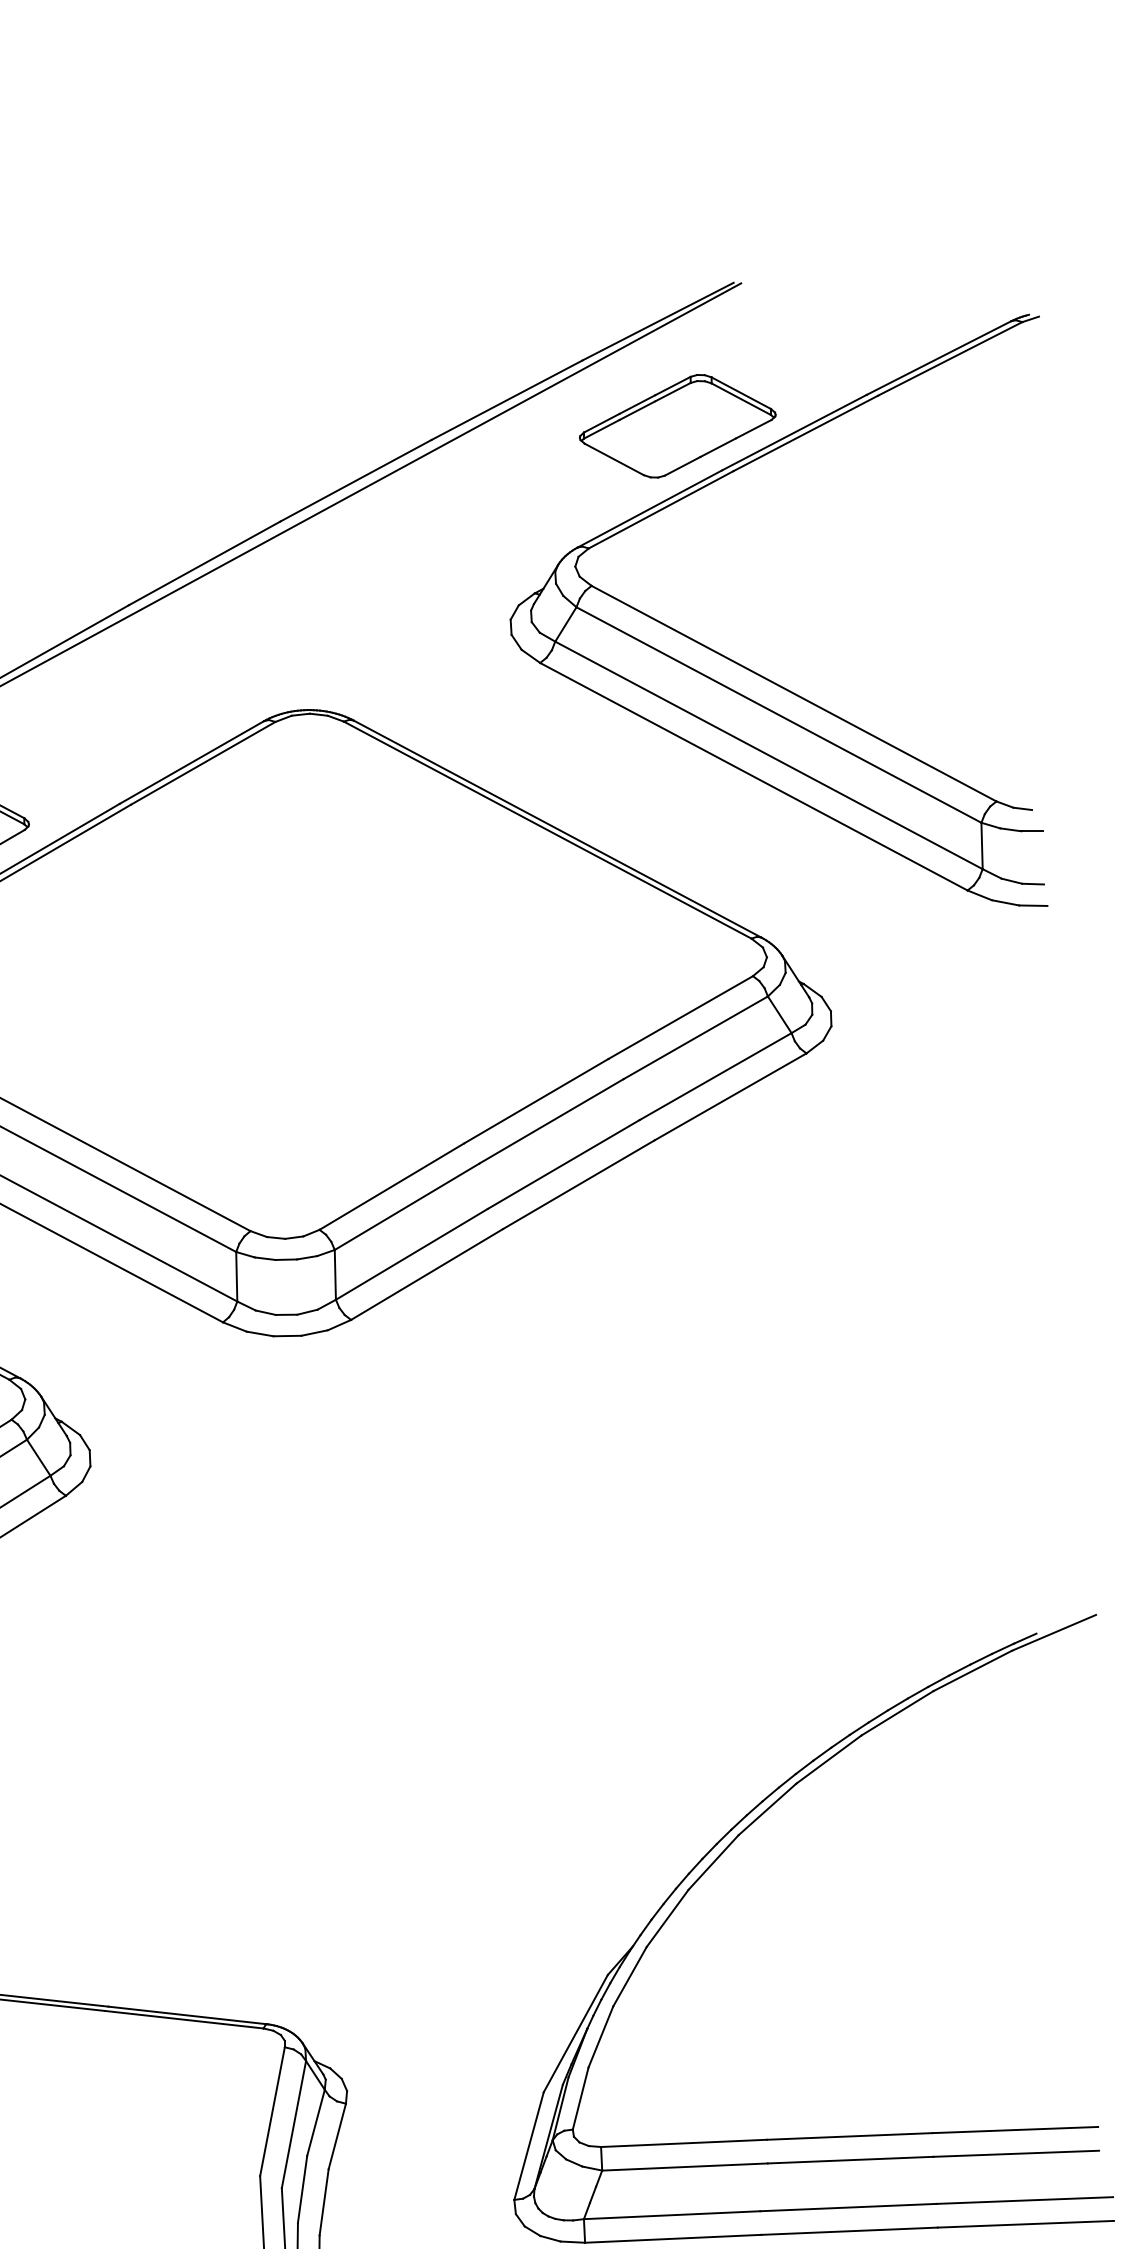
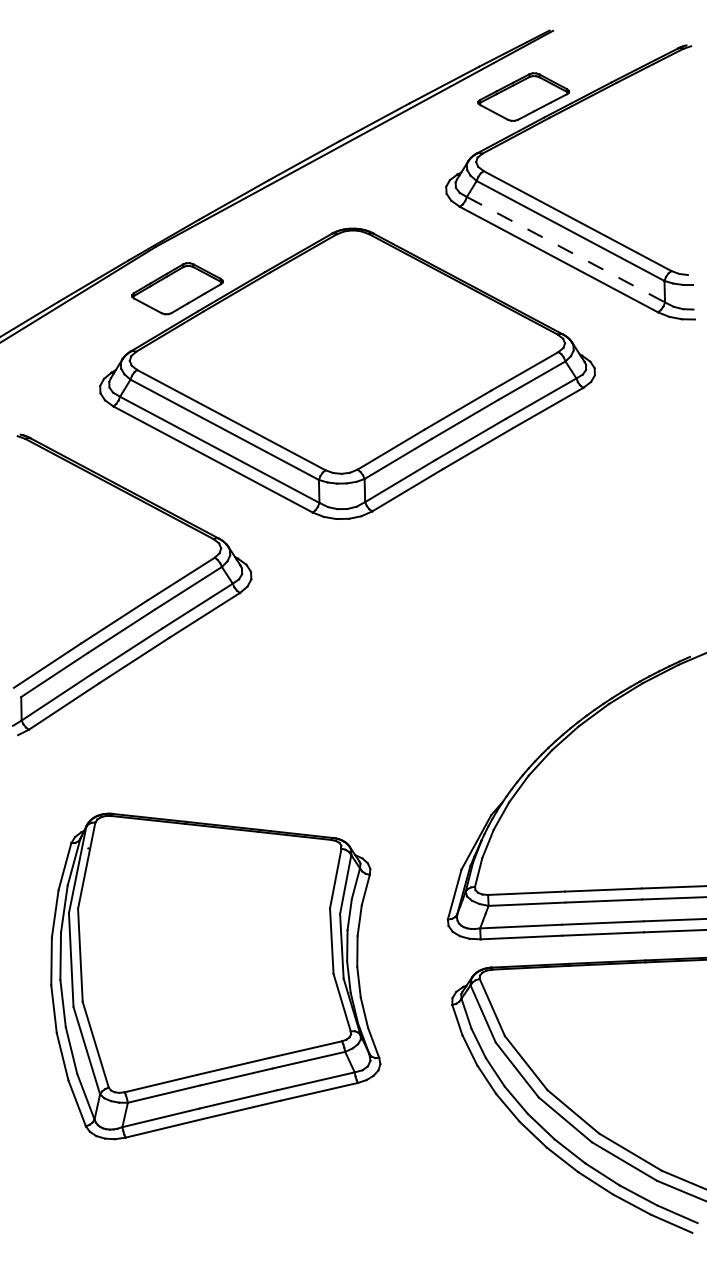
line: (770, 754) -> (566, 249), solid -> dashed

